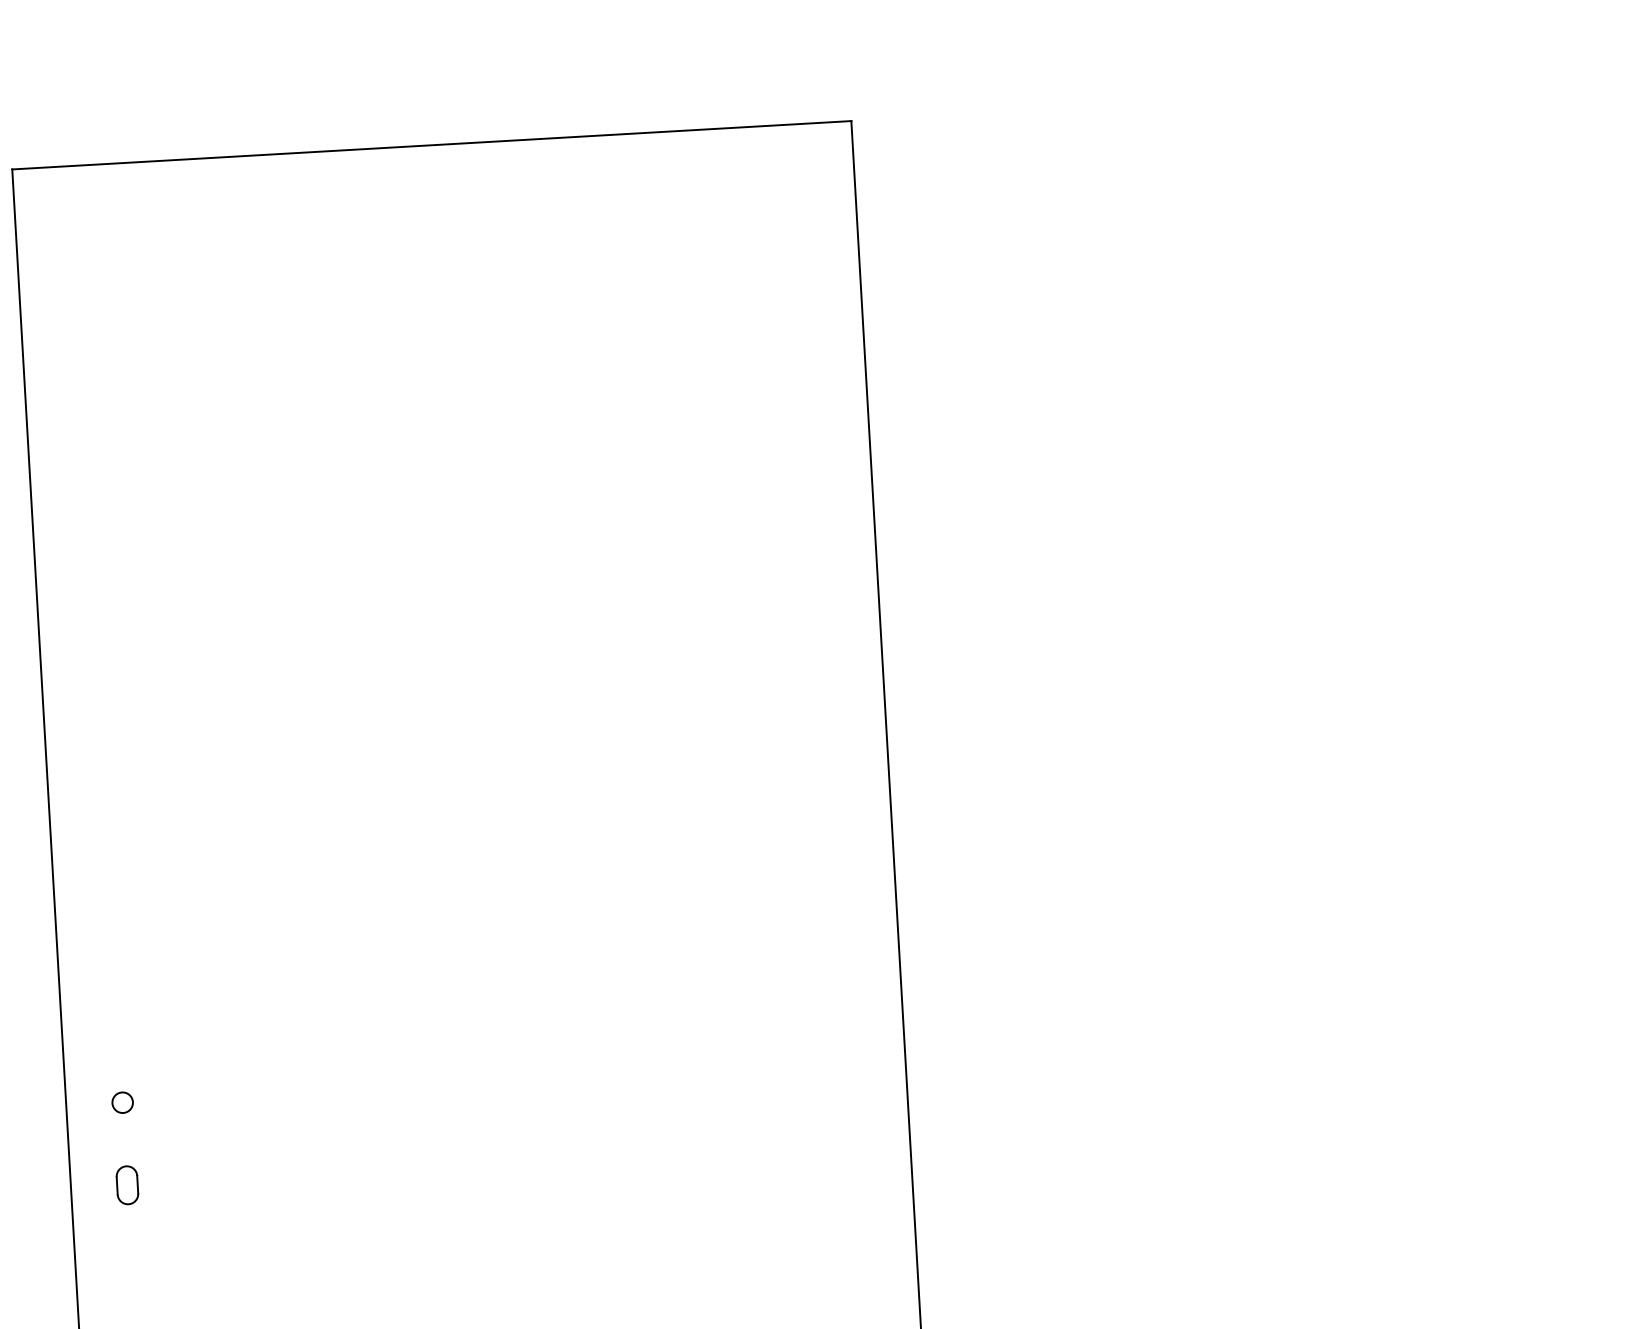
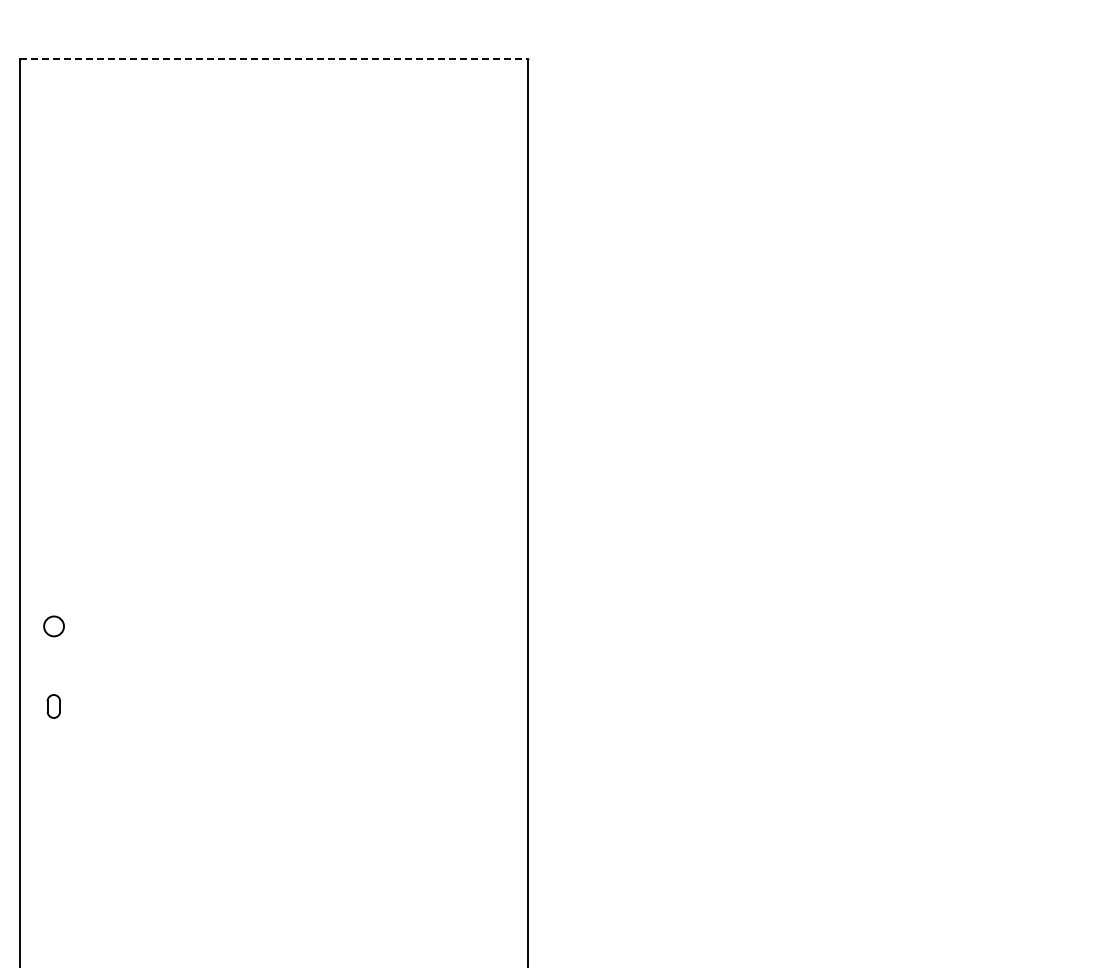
line: (432, 145) -> (274, 59), solid -> dashed
circle: (122, 1102) -> (53, 626), size x1.6
part: (126, 1185) -> (53, 706), moved

